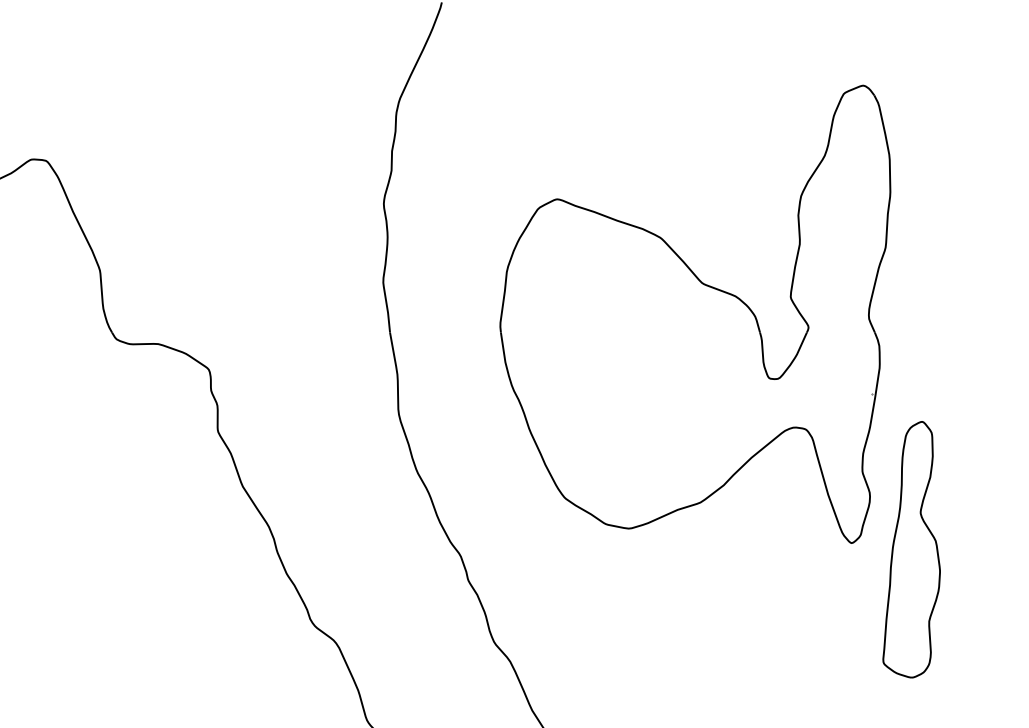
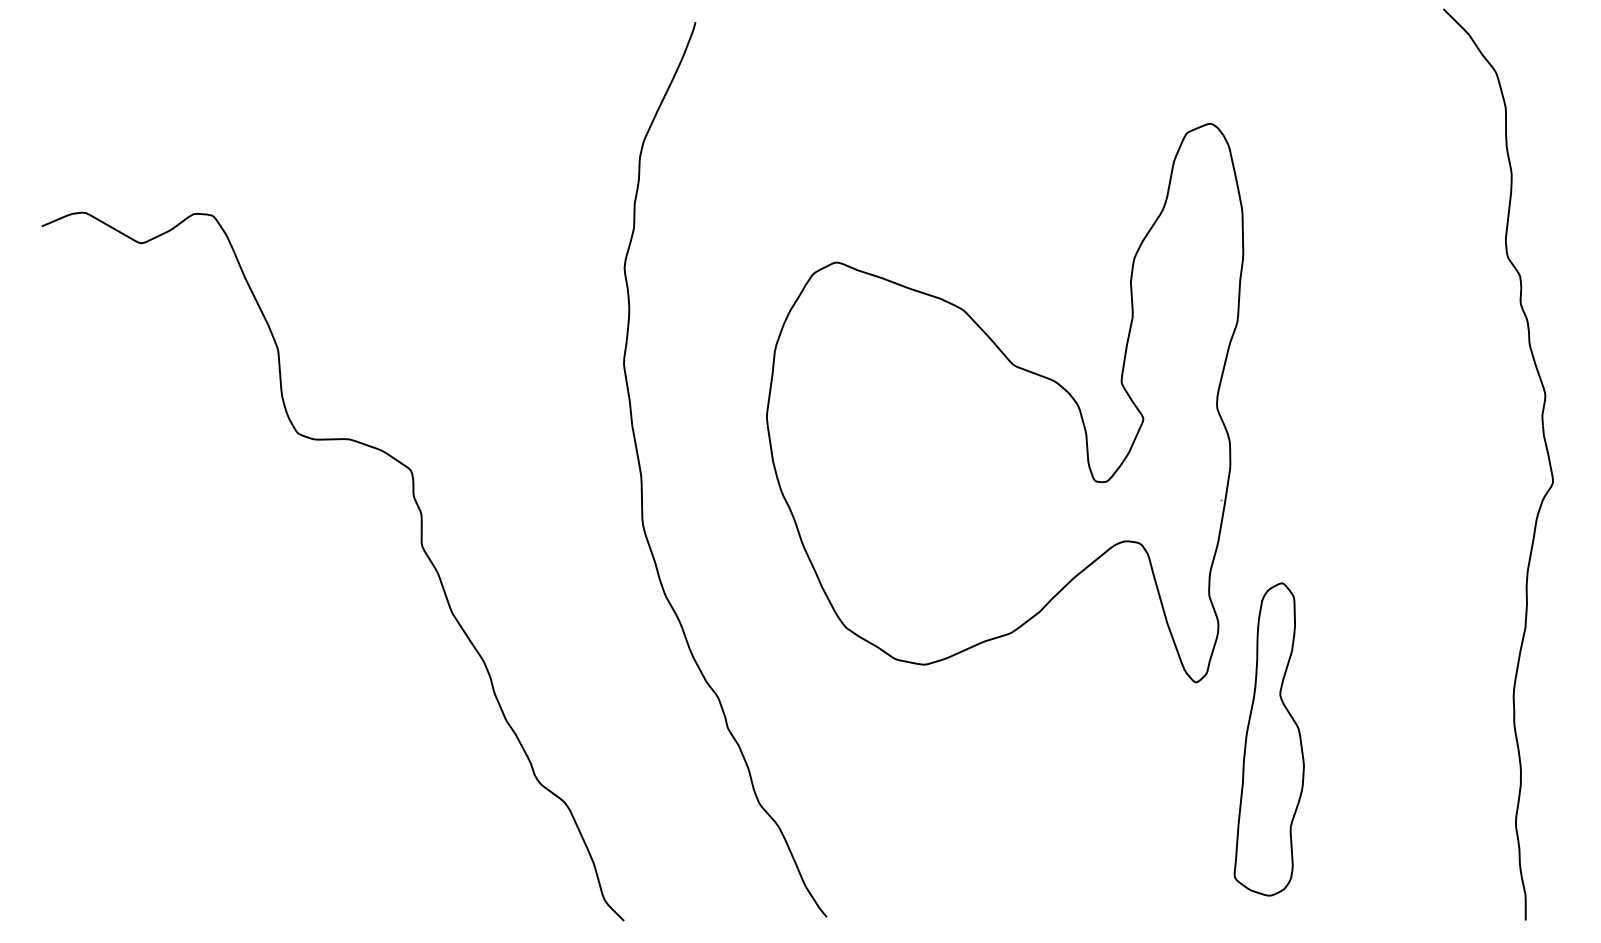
part: (911, 549) -> (1268, 739), moved

